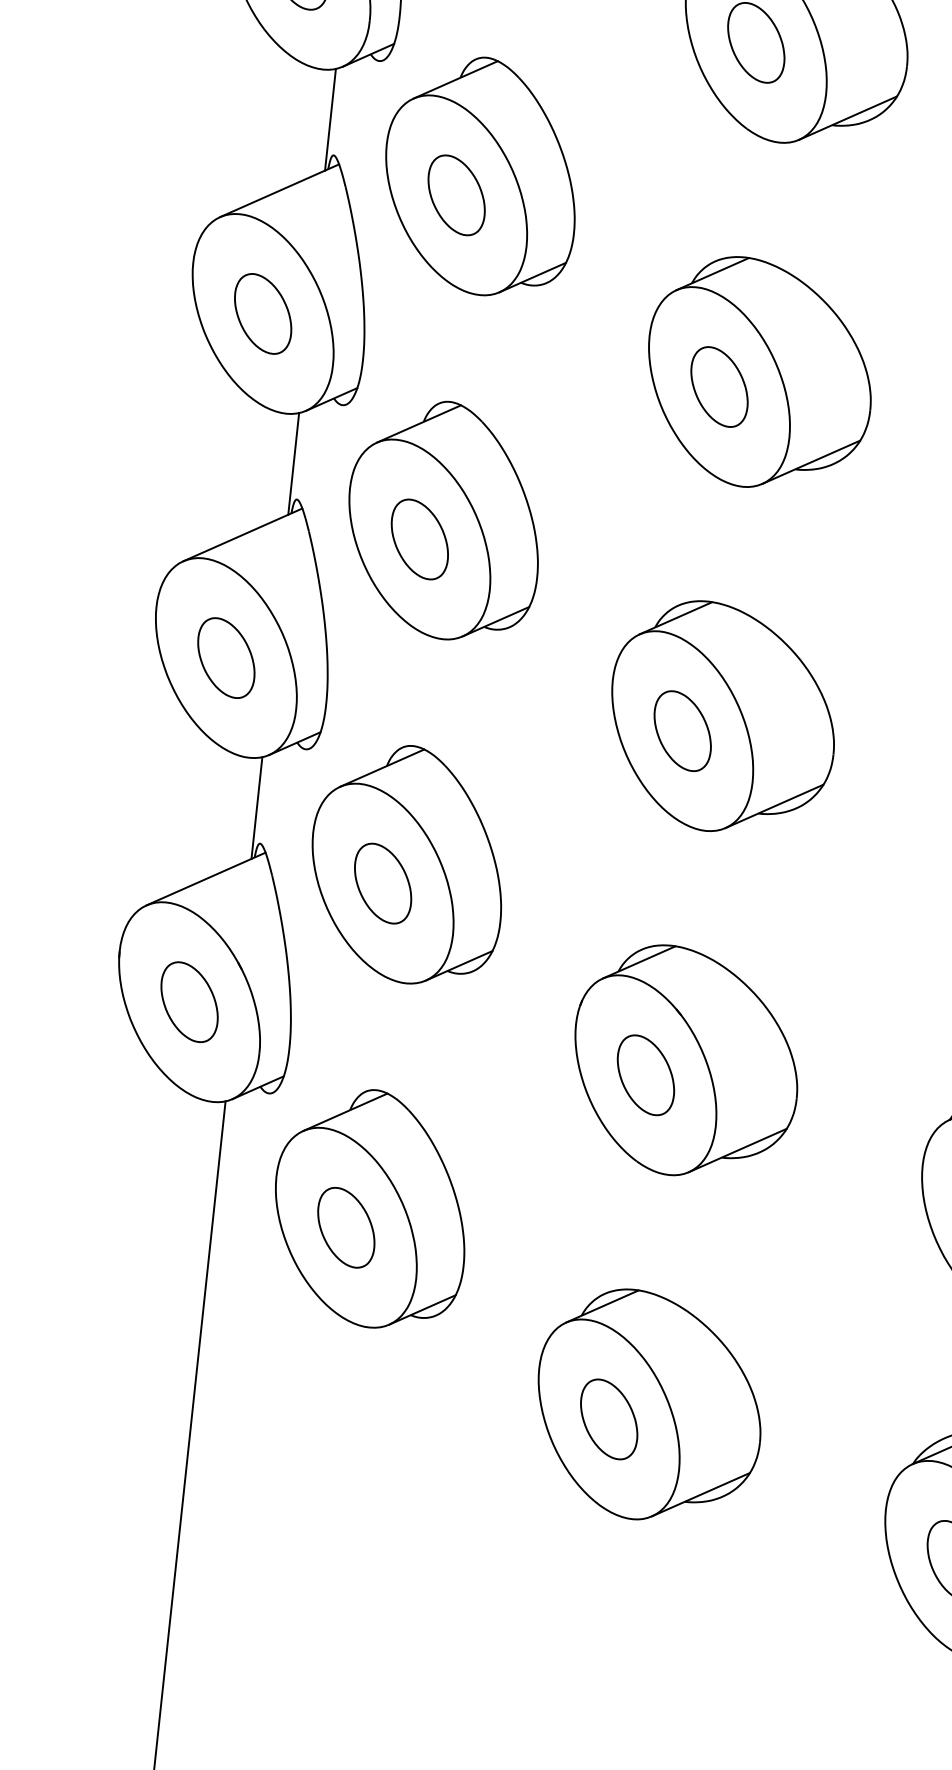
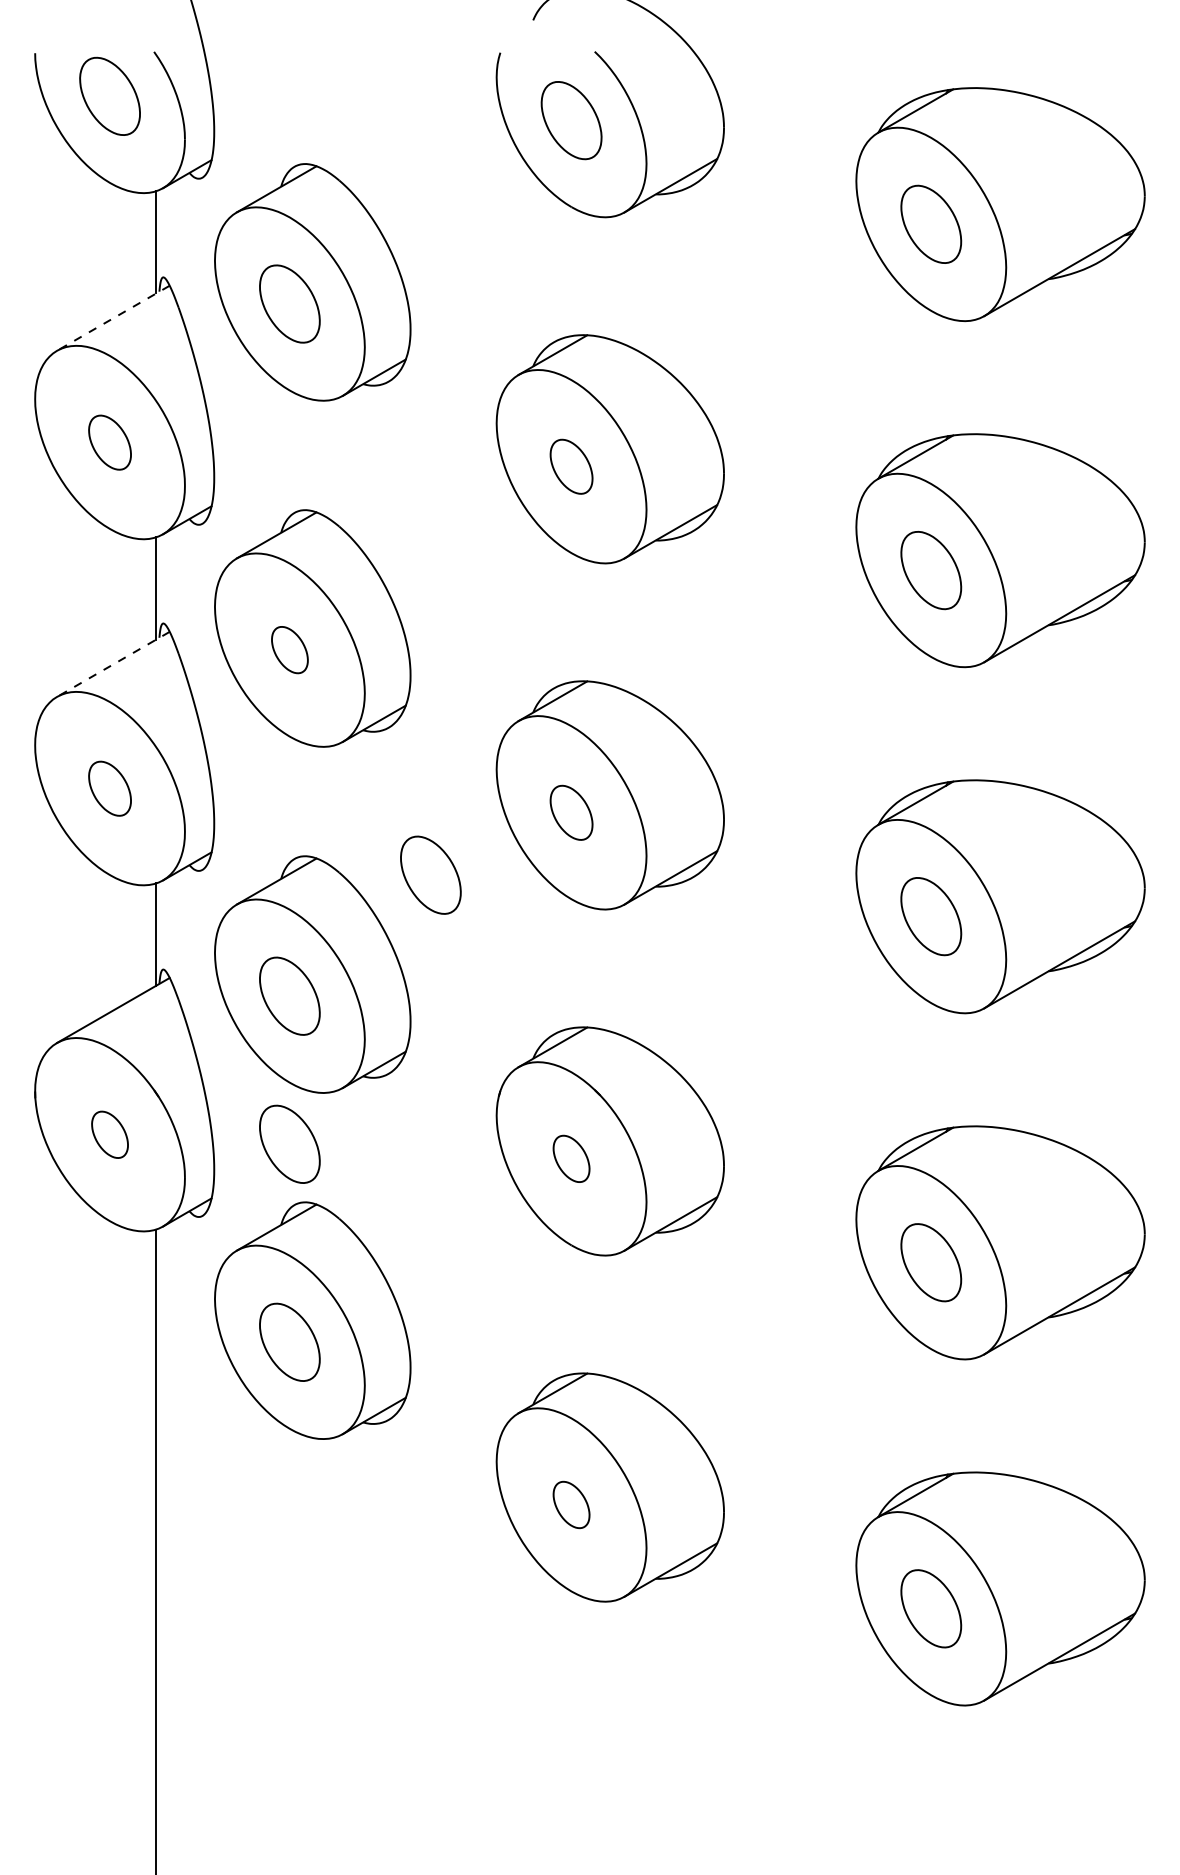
line: (278, 190) -> (112, 318), solid -> dashed
part: (262, 313) -> (109, 442), size x0.7
part: (719, 386) -> (571, 466), size x0.7
line: (241, 534) -> (112, 664), solid -> dashed
part: (419, 538) -> (289, 649), size x0.6
part: (225, 657) -> (109, 788), size x0.7
part: (682, 730) -> (571, 812), size x0.7
part: (535, 777) -> (430, 874), added
part: (189, 1001) -> (109, 1134), size x0.6
part: (367, 1030) -> (289, 1143), added
part: (645, 1074) -> (571, 1158), size x0.6
part: (609, 1418) -> (571, 1504), size x0.6

